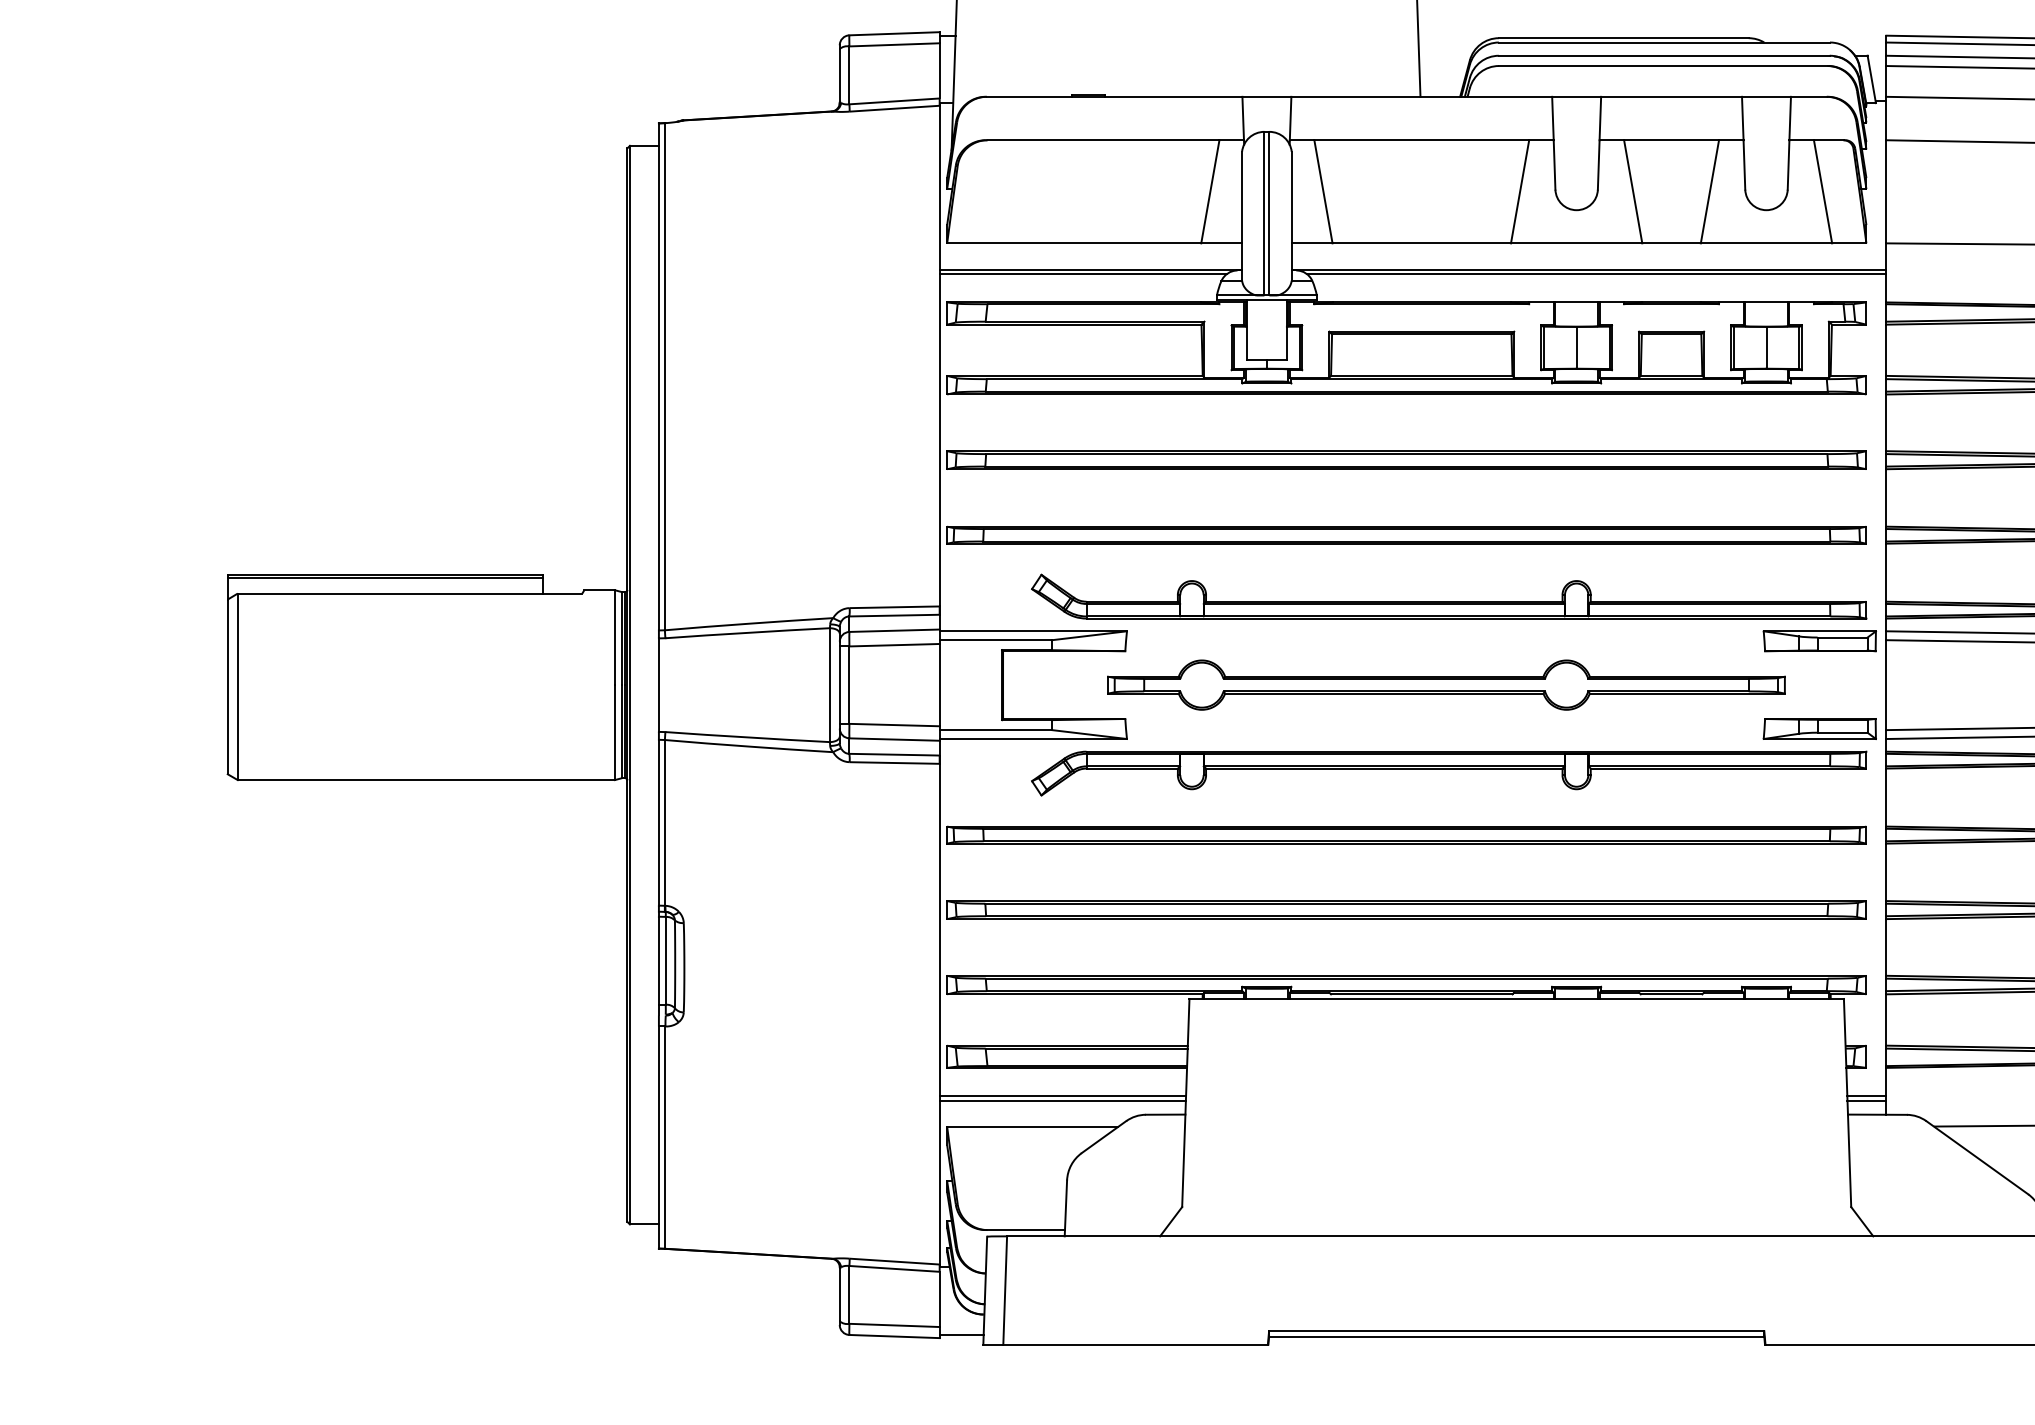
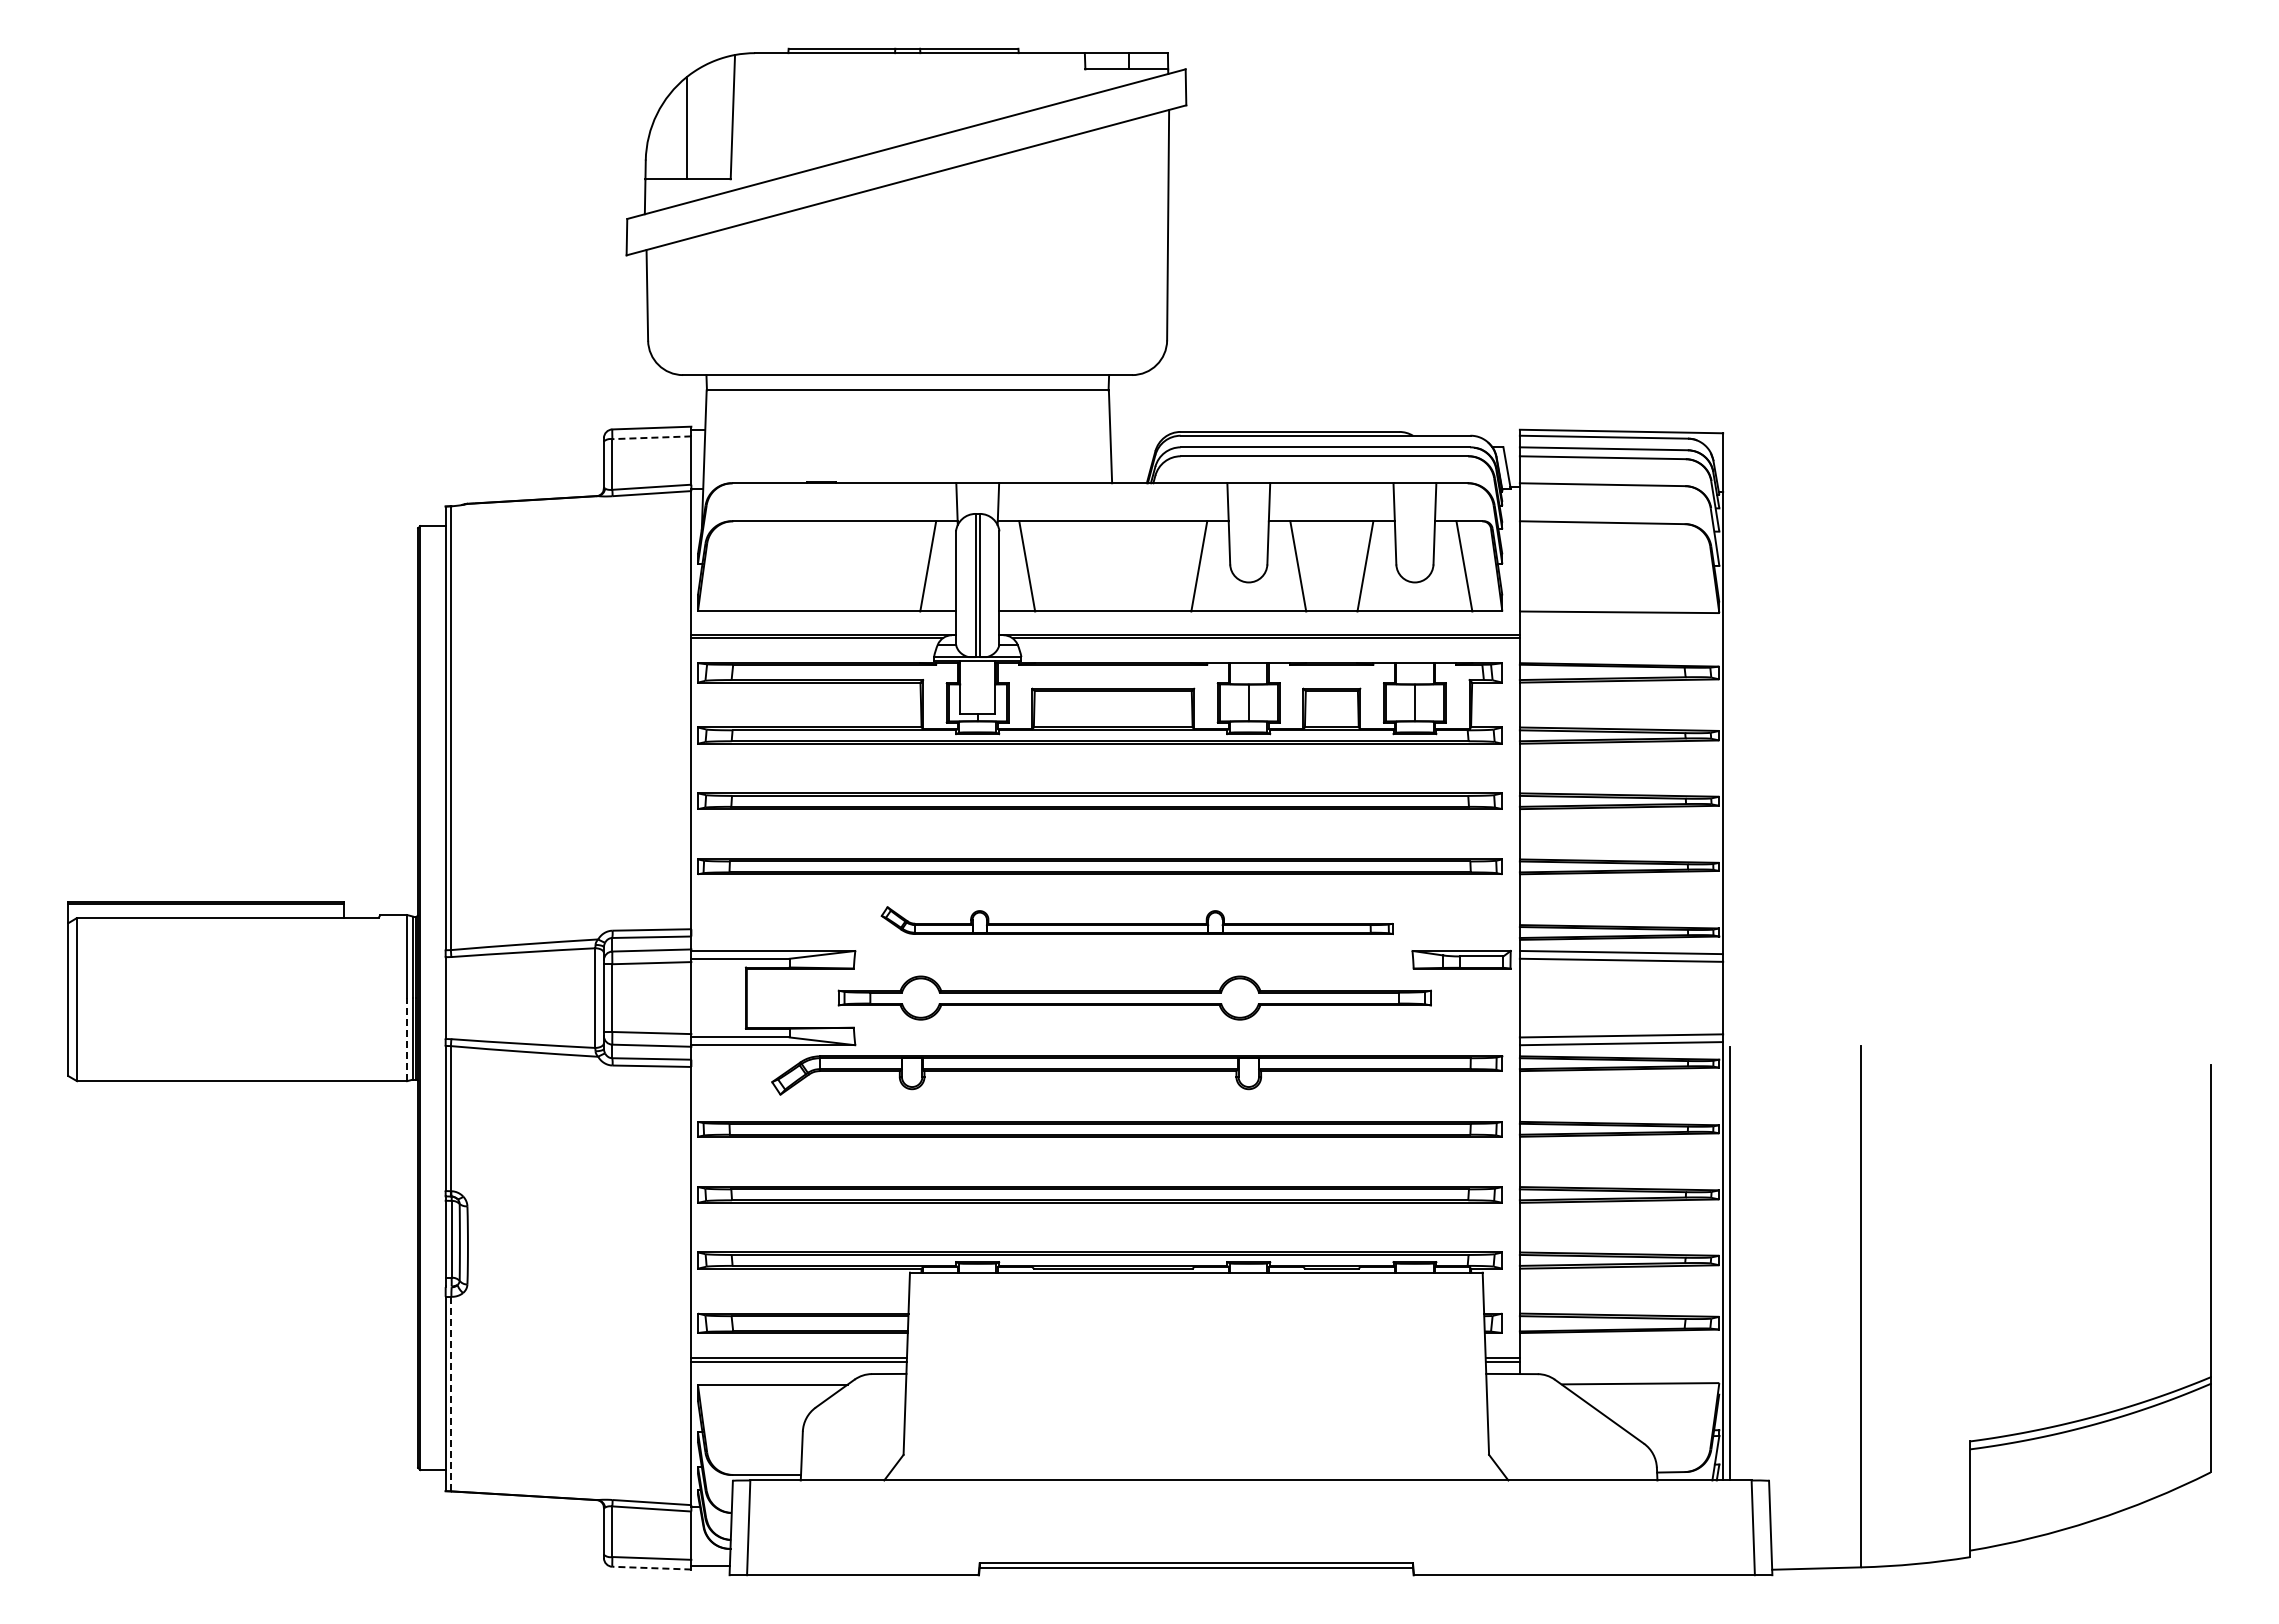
line: (894, 44) -> (651, 437), solid -> dashed
part: (1449, 596) -> (1137, 920), size x0.7
part: (1819, 729) -> (1461, 1036), removed
line: (615, 732) -> (407, 1039), solid -> dashed
line: (664, 1136) -> (450, 1393), solid -> dashed
line: (894, 1336) -> (651, 1568), solid -> dashed

